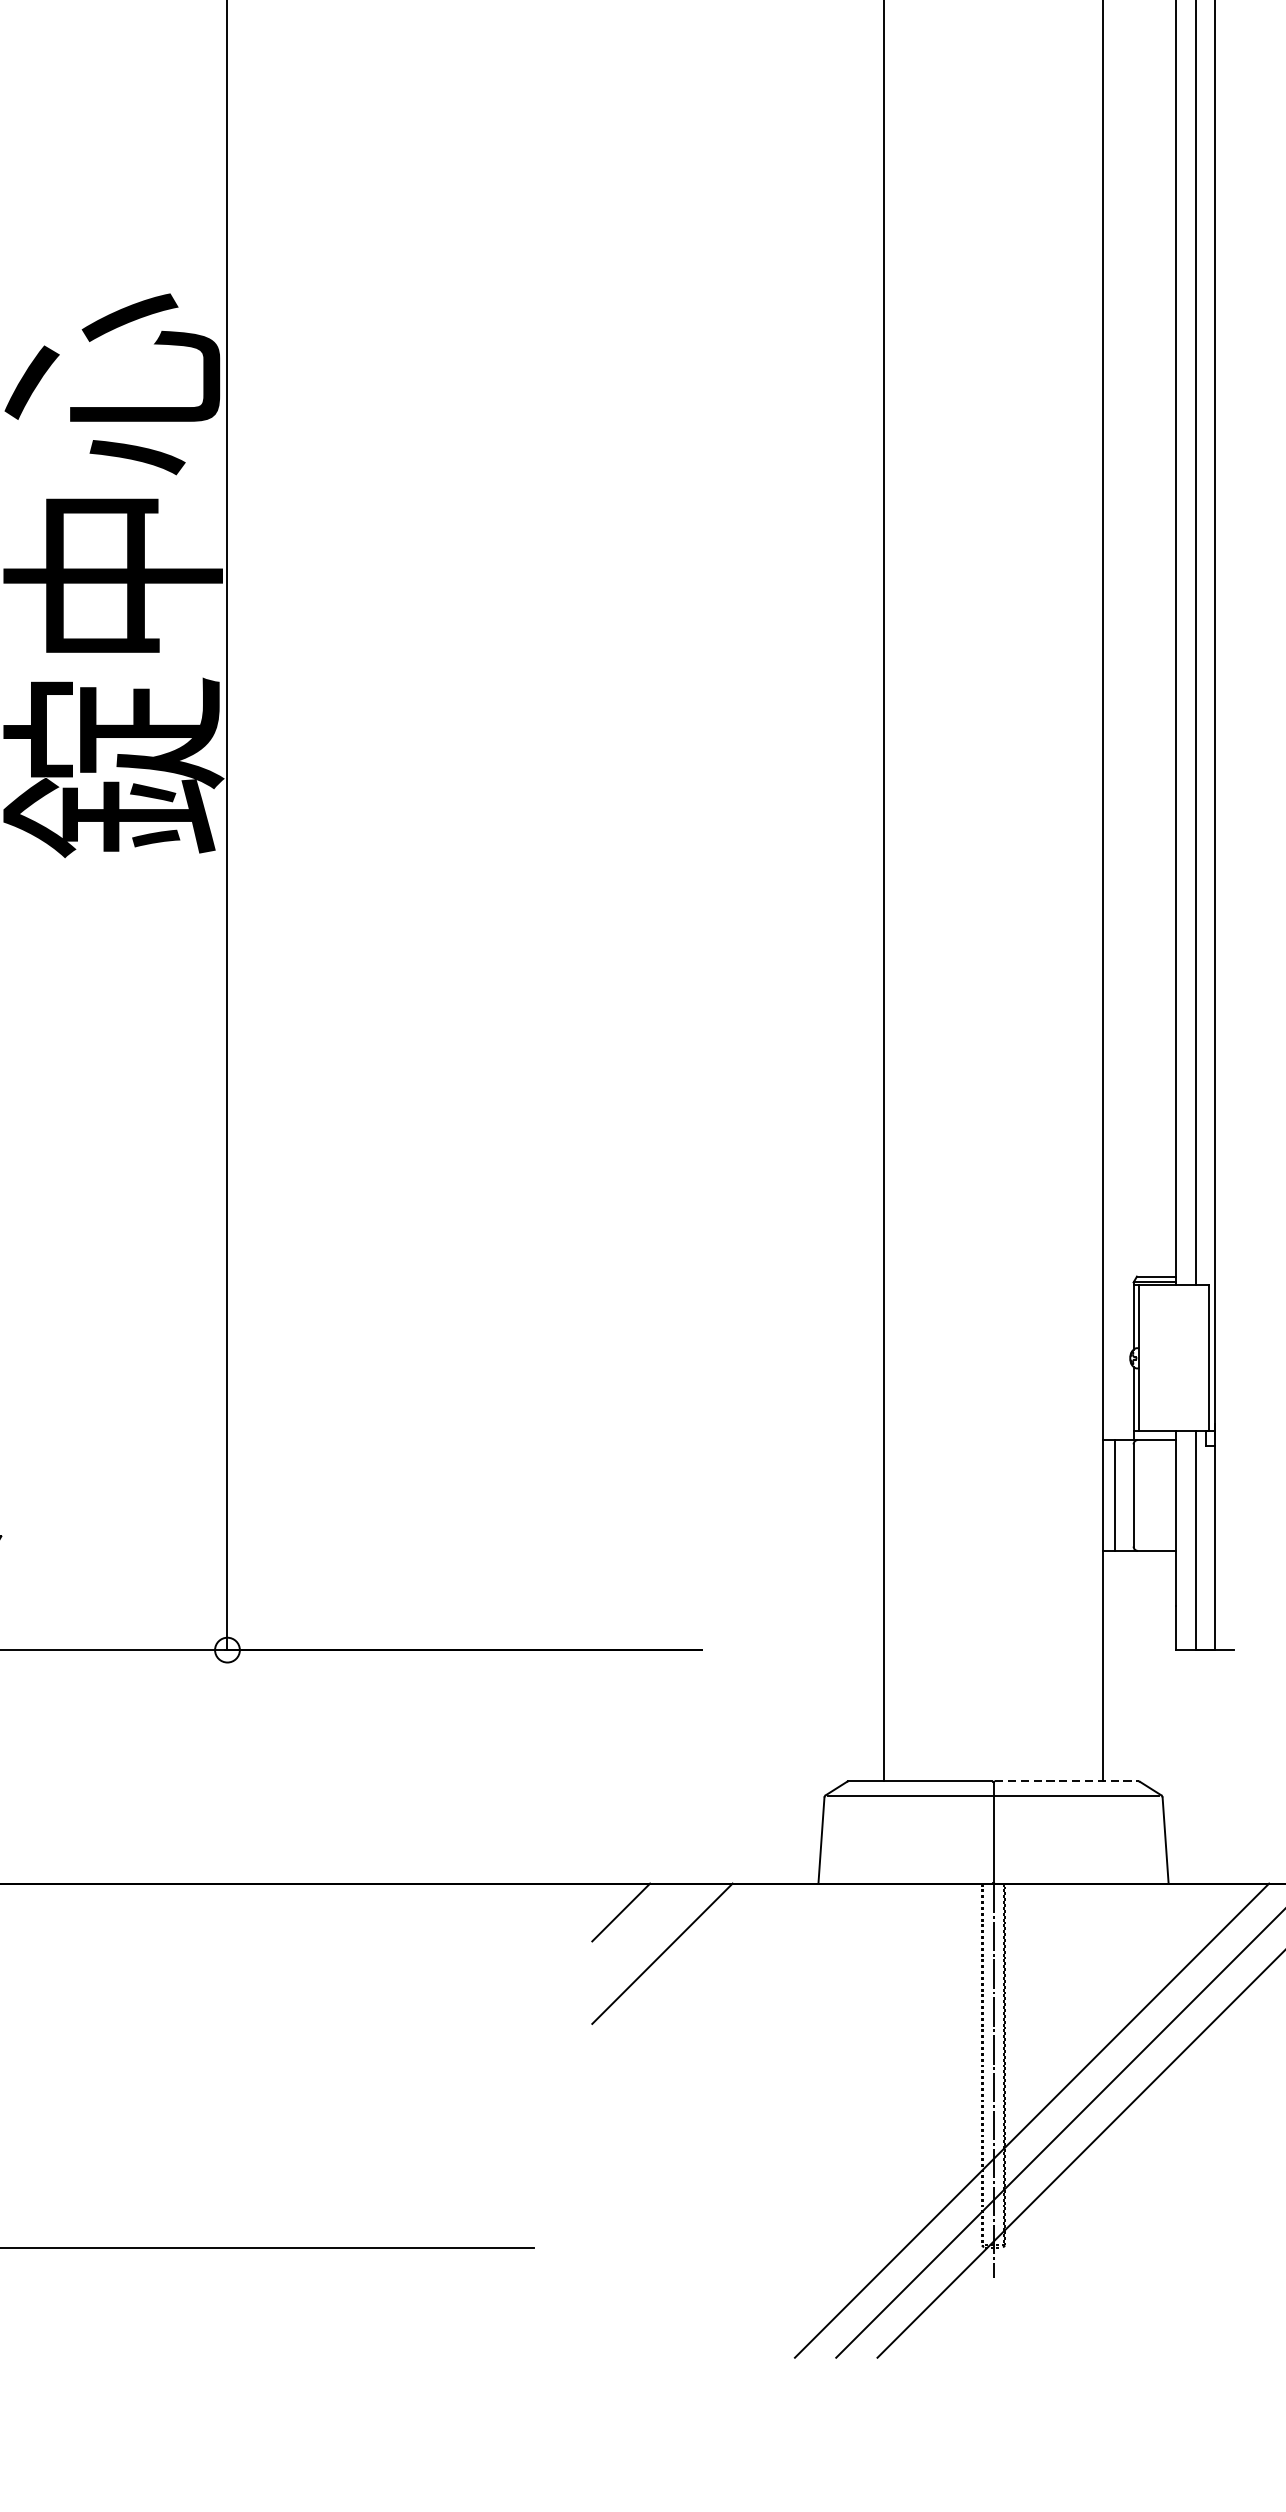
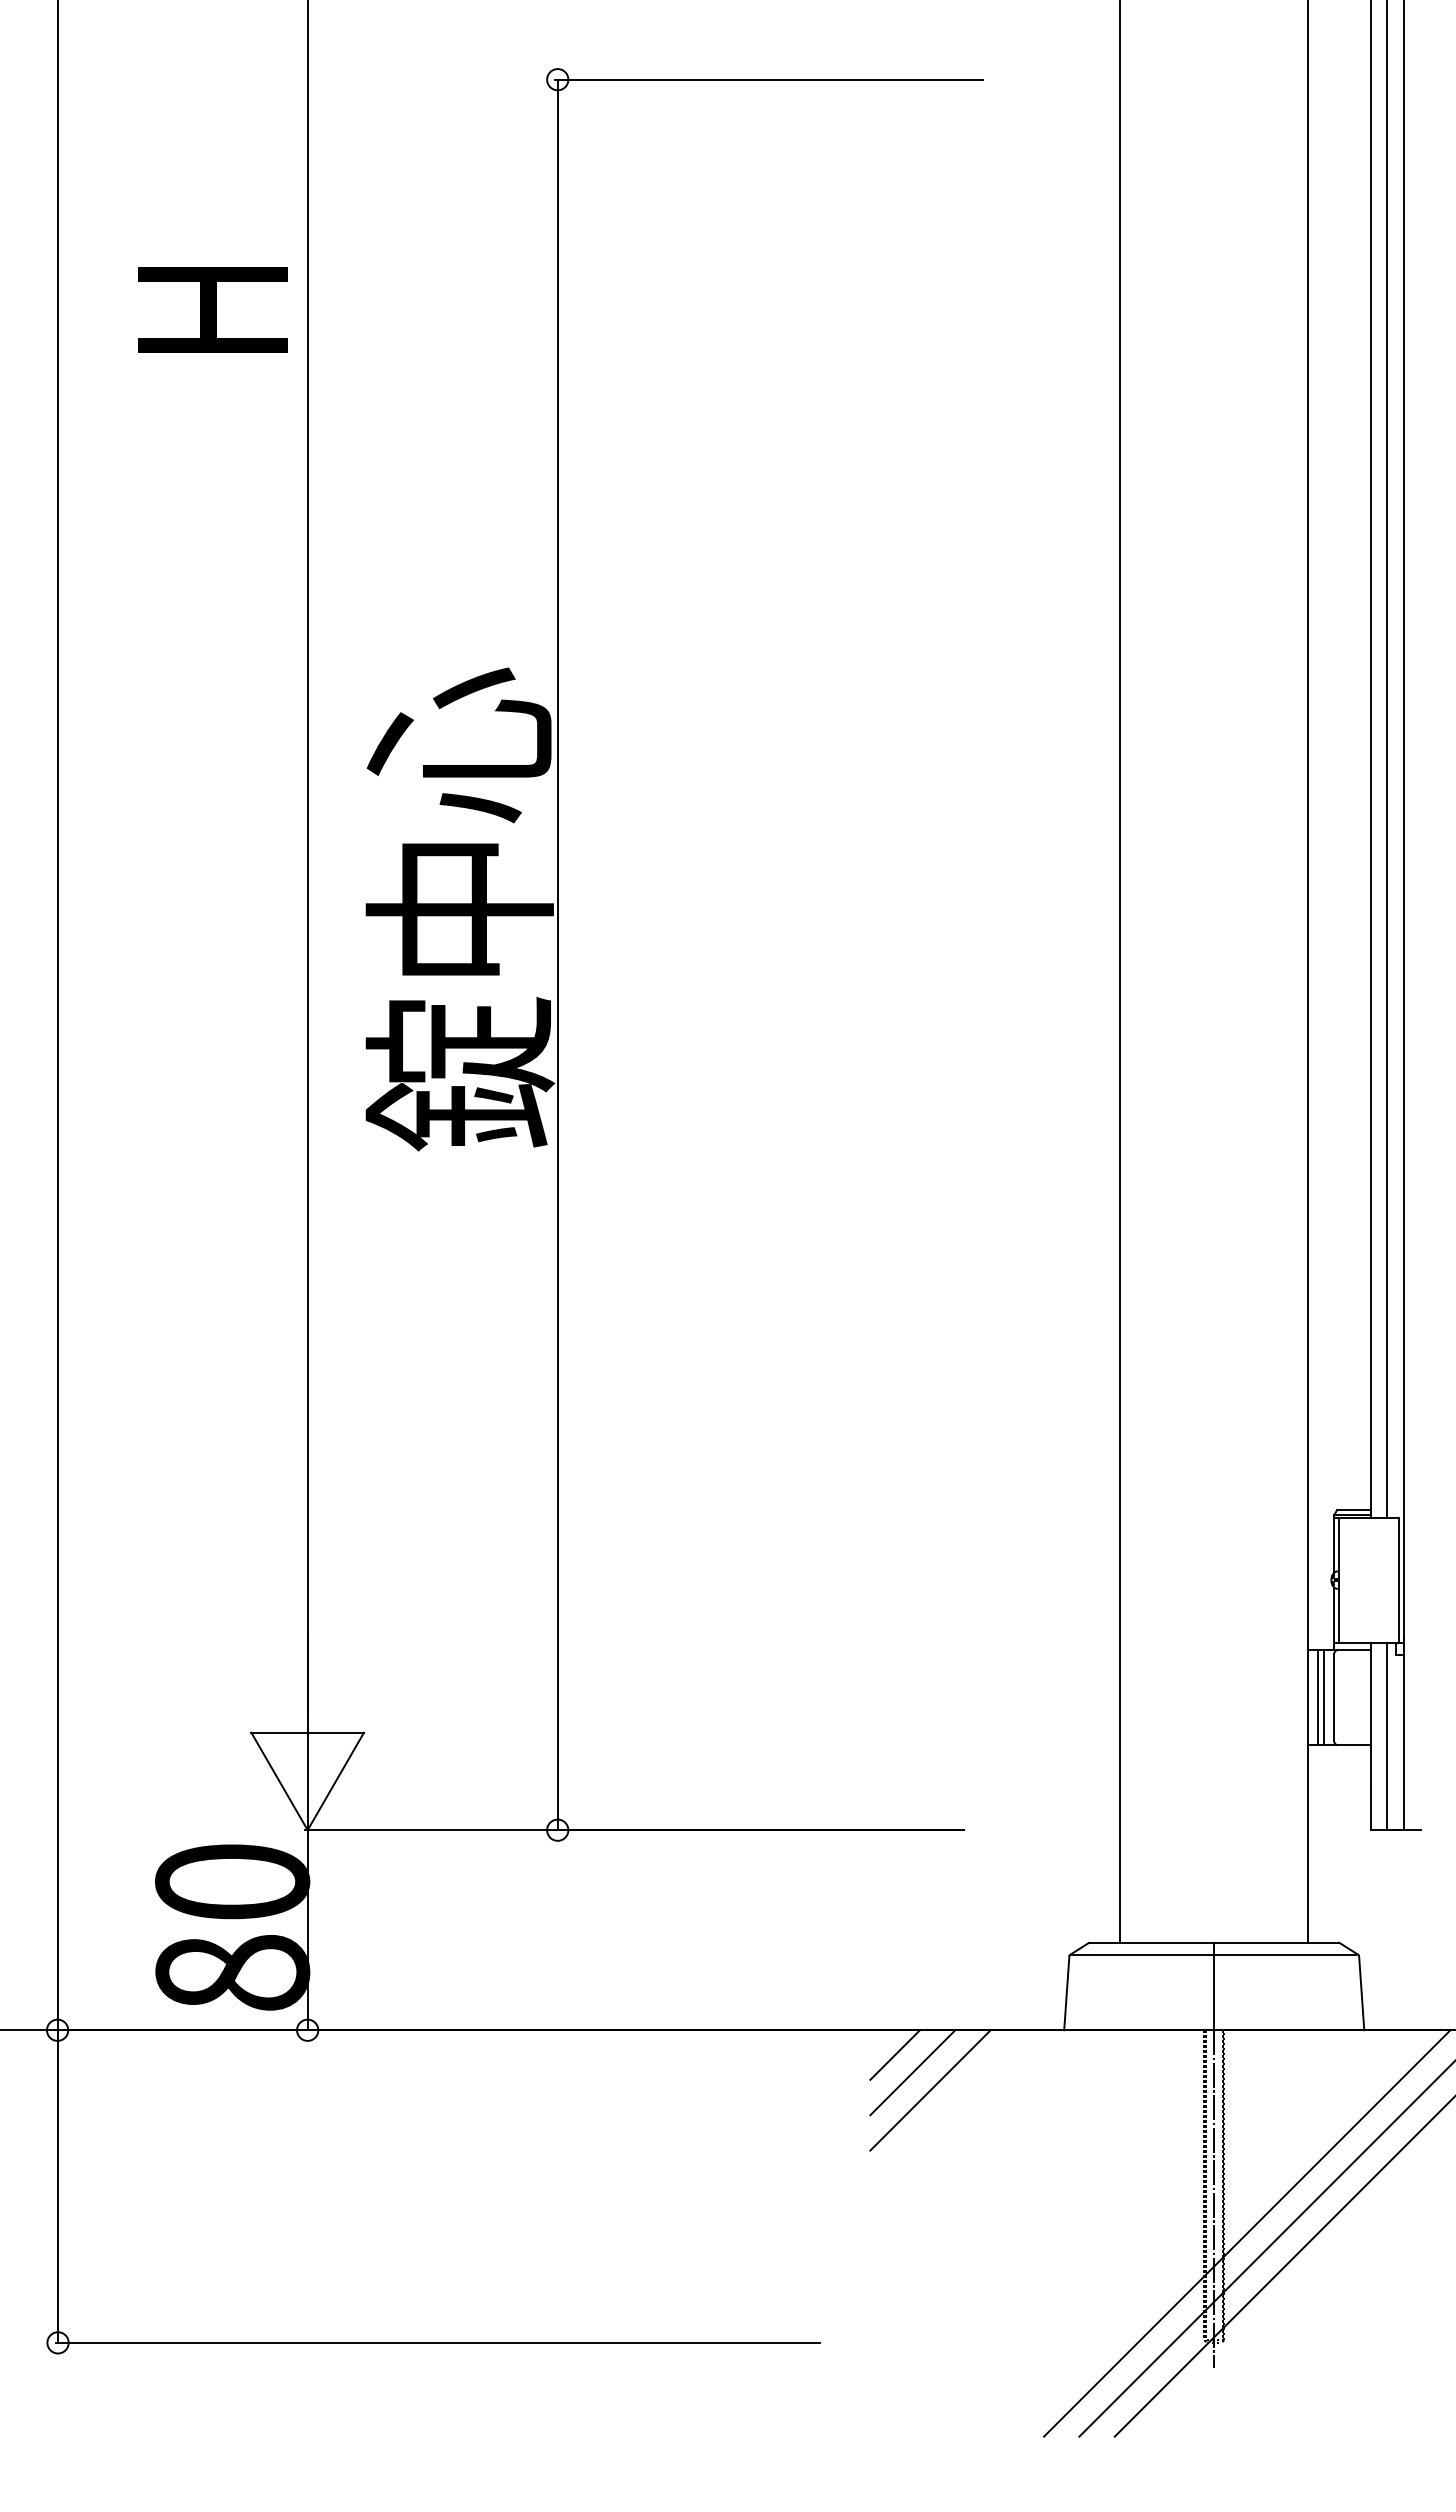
line: (1122, 1495) -> (1324, 1697), added
line: (1067, 1781) -> (1277, 1942), dashed -> solid
line: (641, 1932) -> (912, 2072), added

